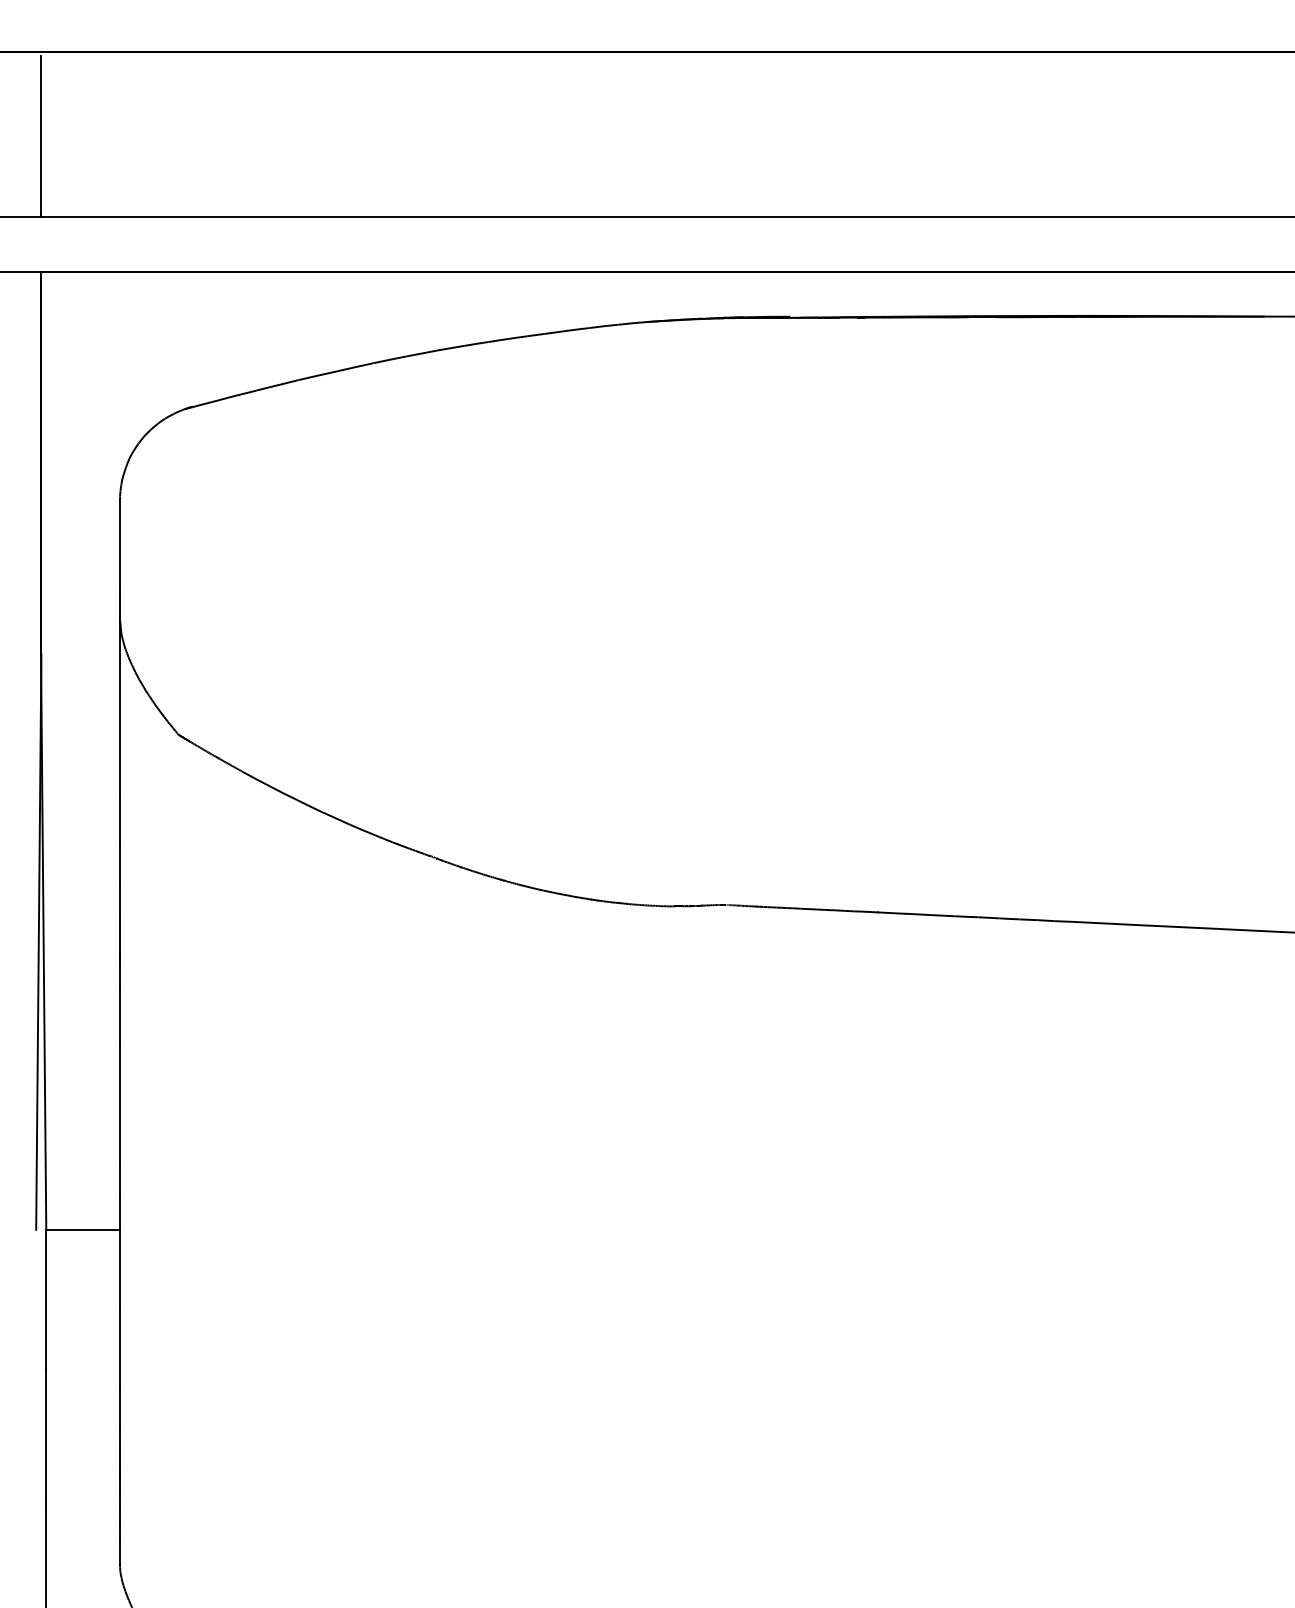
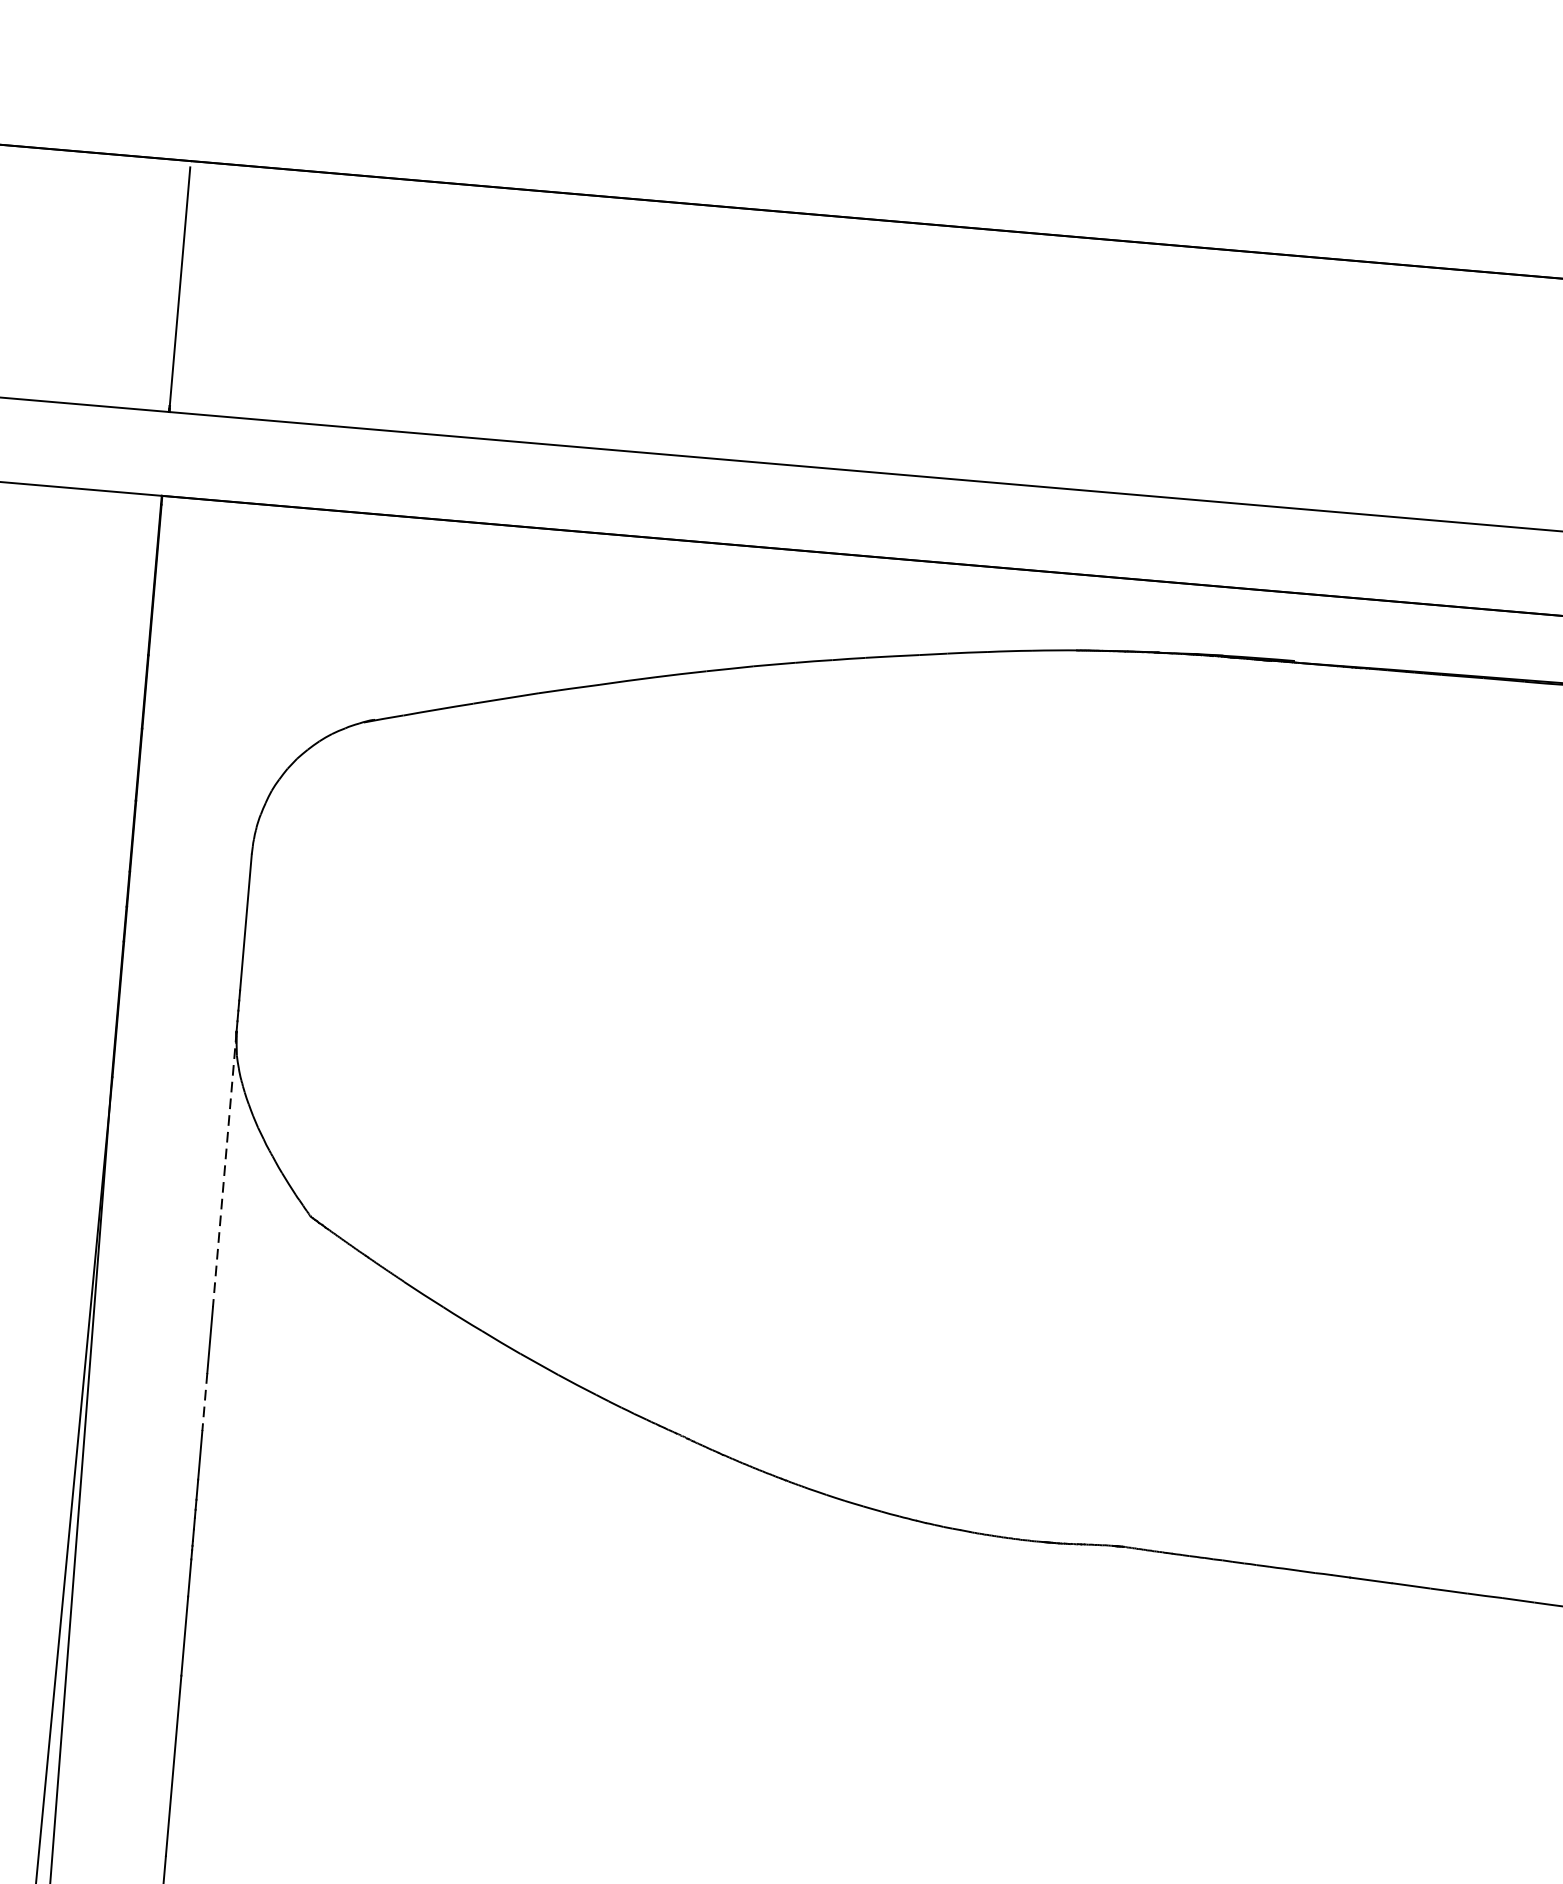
line: (119, 708) -> (224, 1168), solid -> dashed
line: (119, 862) -> (204, 1402), solid -> dashed

